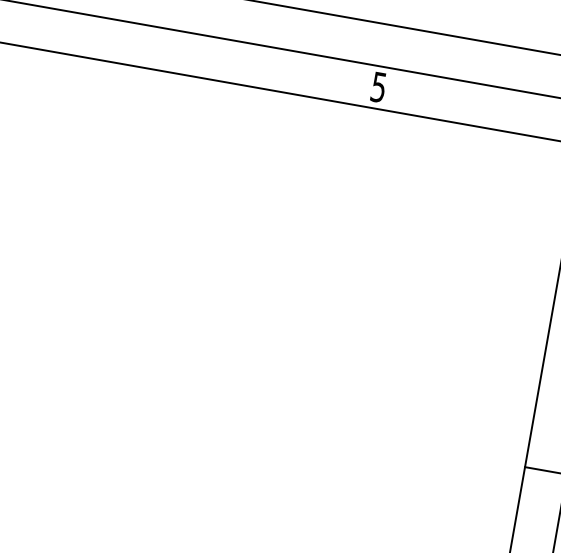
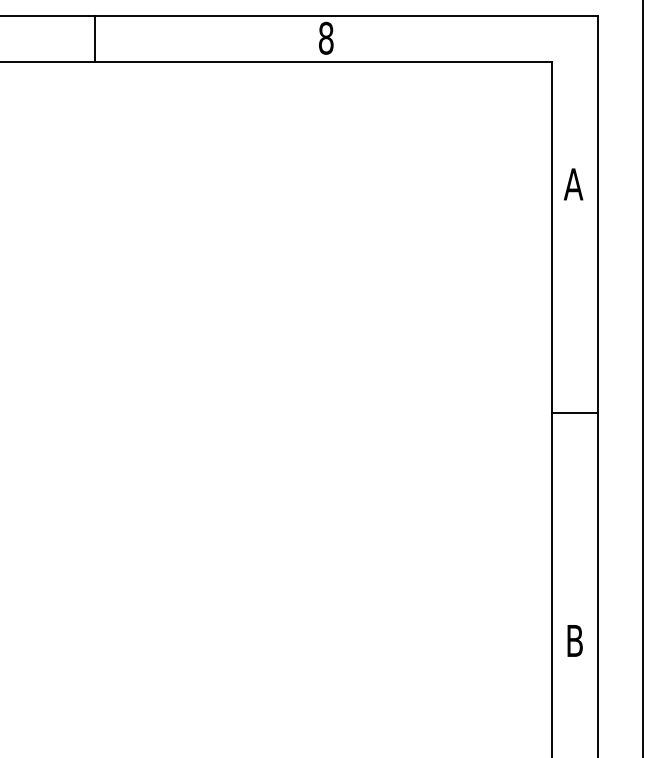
line: (167, 50) -> (95, 38), added
text: (379, 86) -> (326, 37), 5 -> 8

